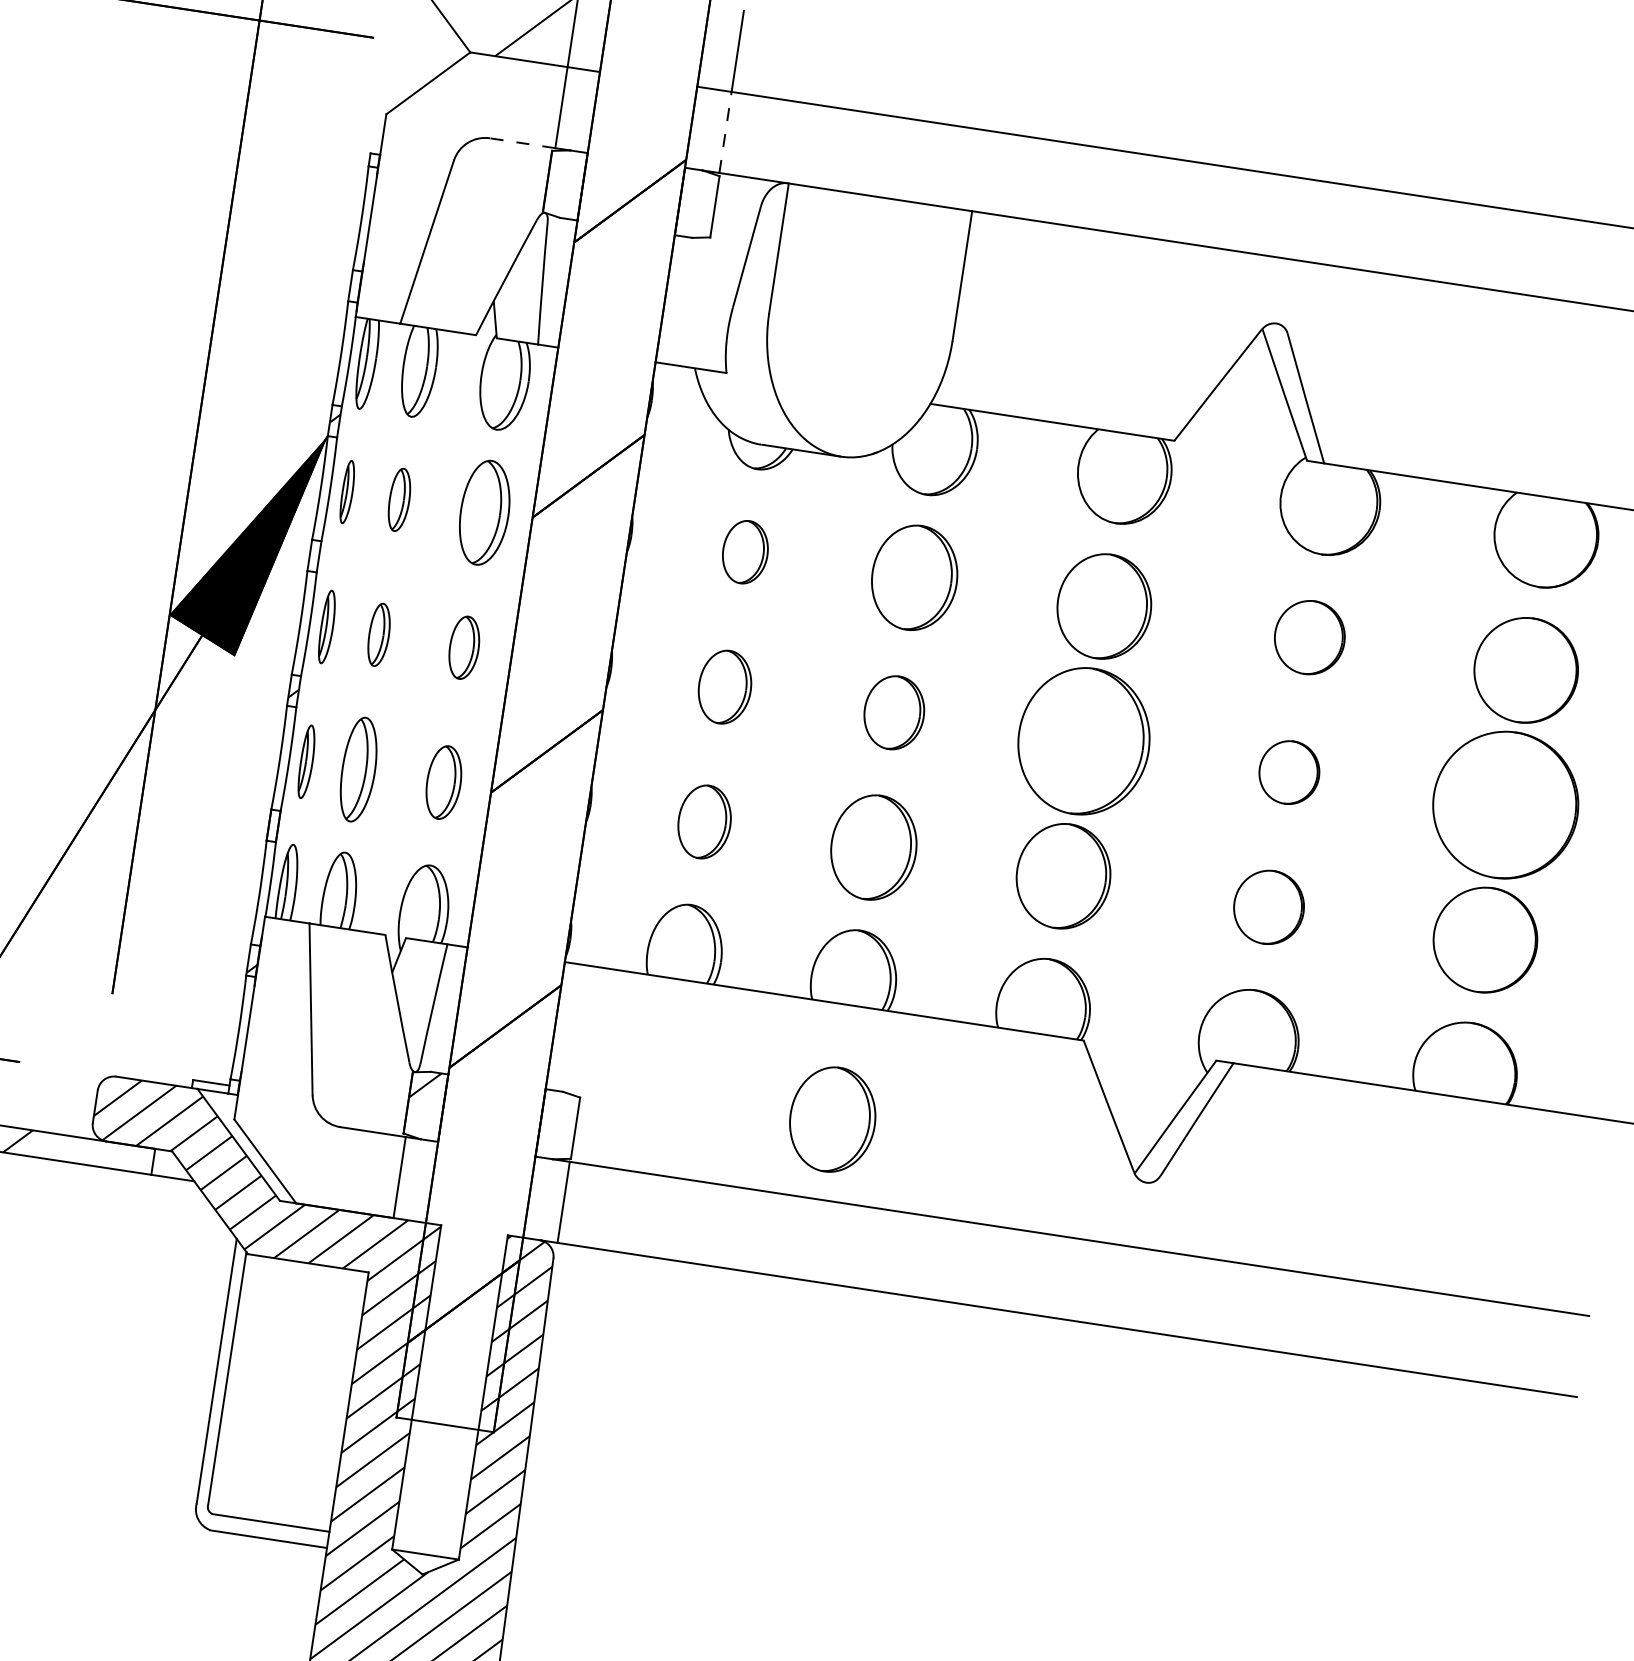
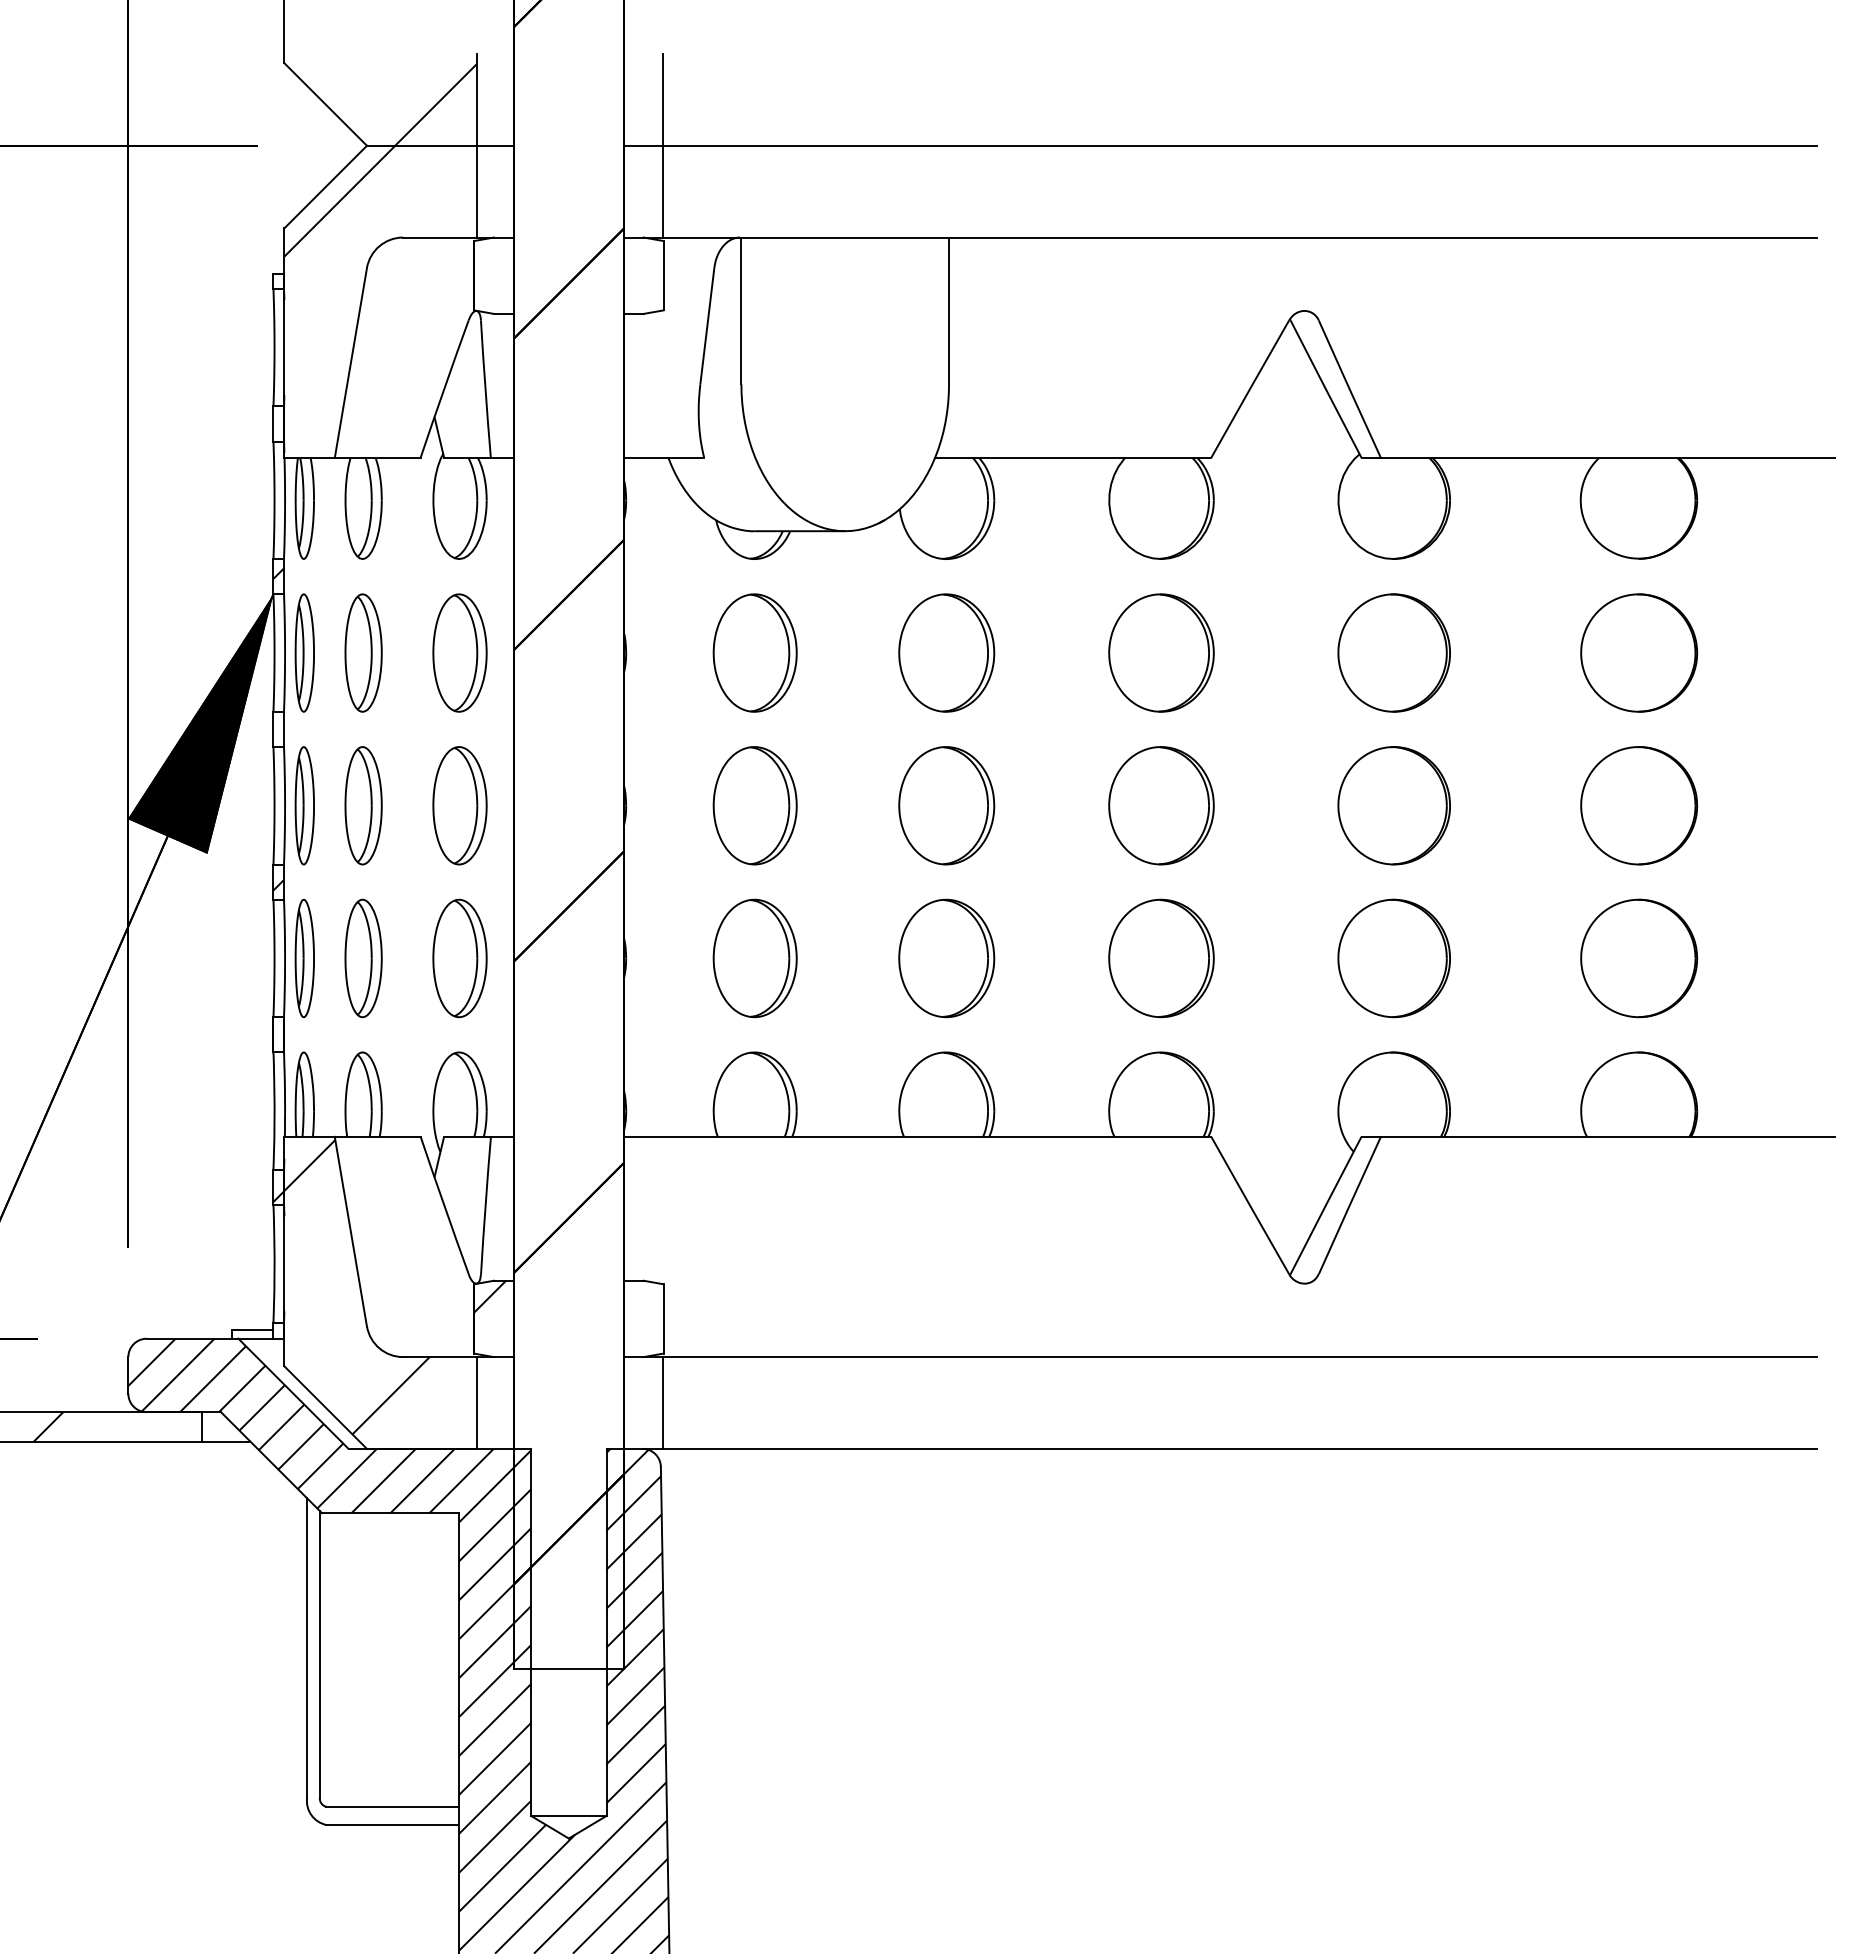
hatch: (438, 97) -> (339, 200), added
line: (725, 132) -> (662, 191), dashed -> solid
line: (523, 143) -> (440, 237), dashed -> solid
part: (347, 491) -> (304, 652), size x1.67
part: (399, 499) -> (363, 652), size x1.67
part: (744, 551) -> (754, 652), size x1.67
part: (327, 626) -> (304, 805), size x1.43
part: (379, 634) -> (363, 805), size x1.67
part: (1309, 637) -> (1393, 652), size x1.43
part: (463, 647) -> (459, 805), size x1.67
part: (724, 686) -> (754, 805), size x1.43
part: (894, 712) -> (946, 805), size x1.43
part: (1083, 741) -> (1161, 805), size x0.71
part: (306, 761) -> (304, 958), size x1.43
part: (1288, 772) -> (1393, 805), size x1.67
part: (443, 782) -> (459, 958), size x1.43
part: (1506, 805) -> (1639, 805), size x0.71
part: (704, 822) -> (754, 958), size x1.43
part: (1268, 907) -> (1393, 958), size x1.43
hatch: (308, 1059) -> (356, 1287), added
part: (832, 1119) -> (946, 1266), removed

